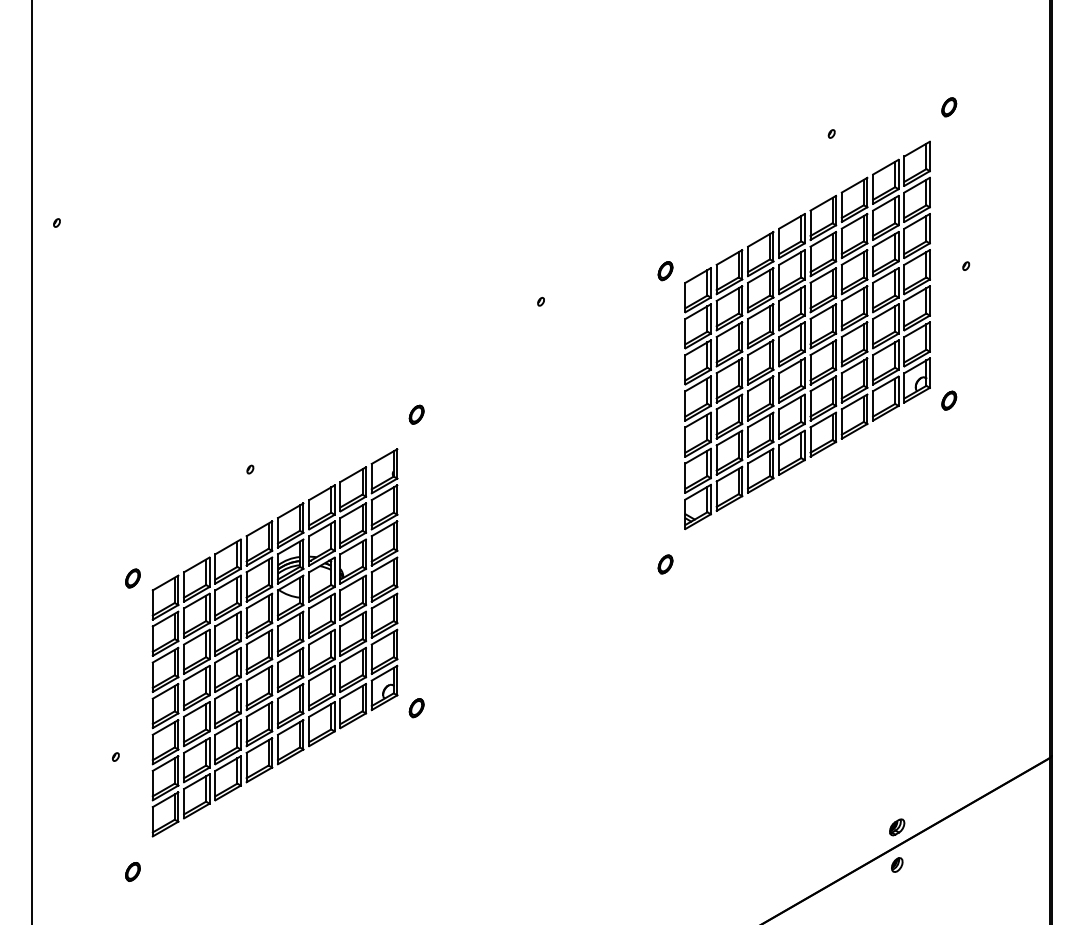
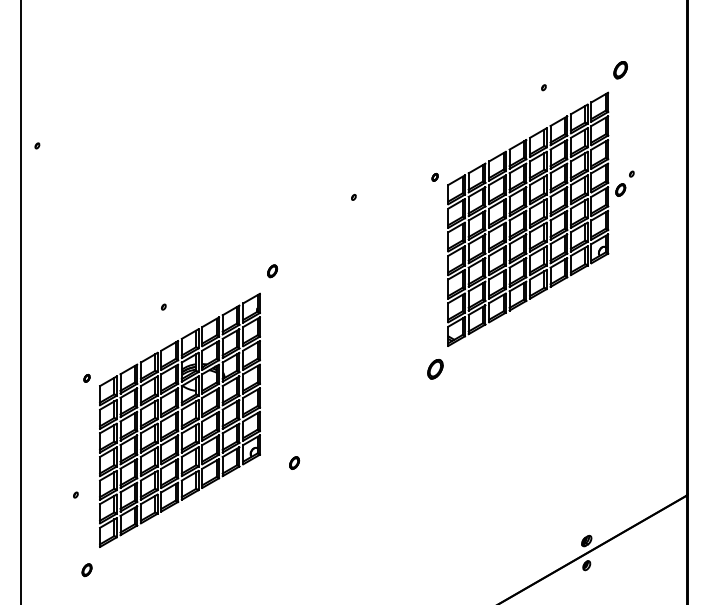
part: (948, 107) -> (620, 70), size x1.4
part: (664, 271) -> (434, 177), size x0.6
part: (948, 399) -> (620, 189), moved
part: (664, 563) -> (434, 368), size x1.6
part: (132, 578) -> (86, 378), size x0.6
part: (416, 707) -> (294, 462), moved

